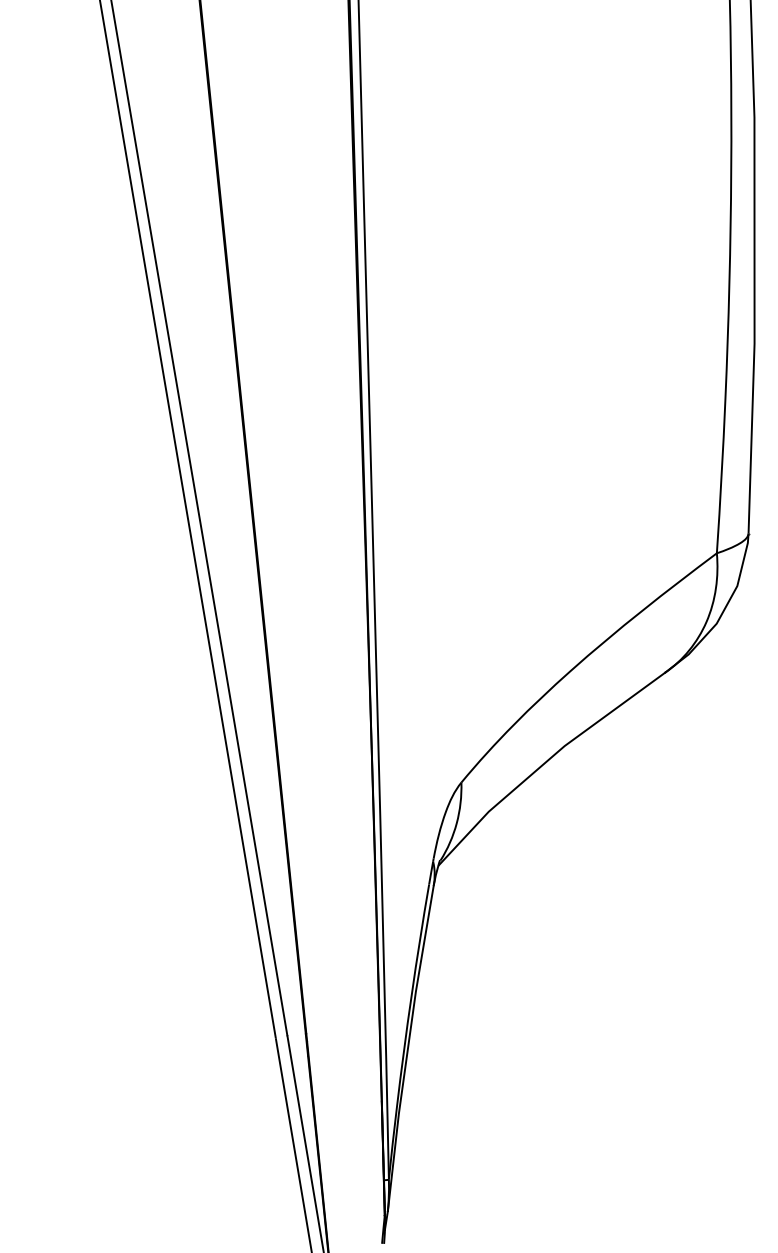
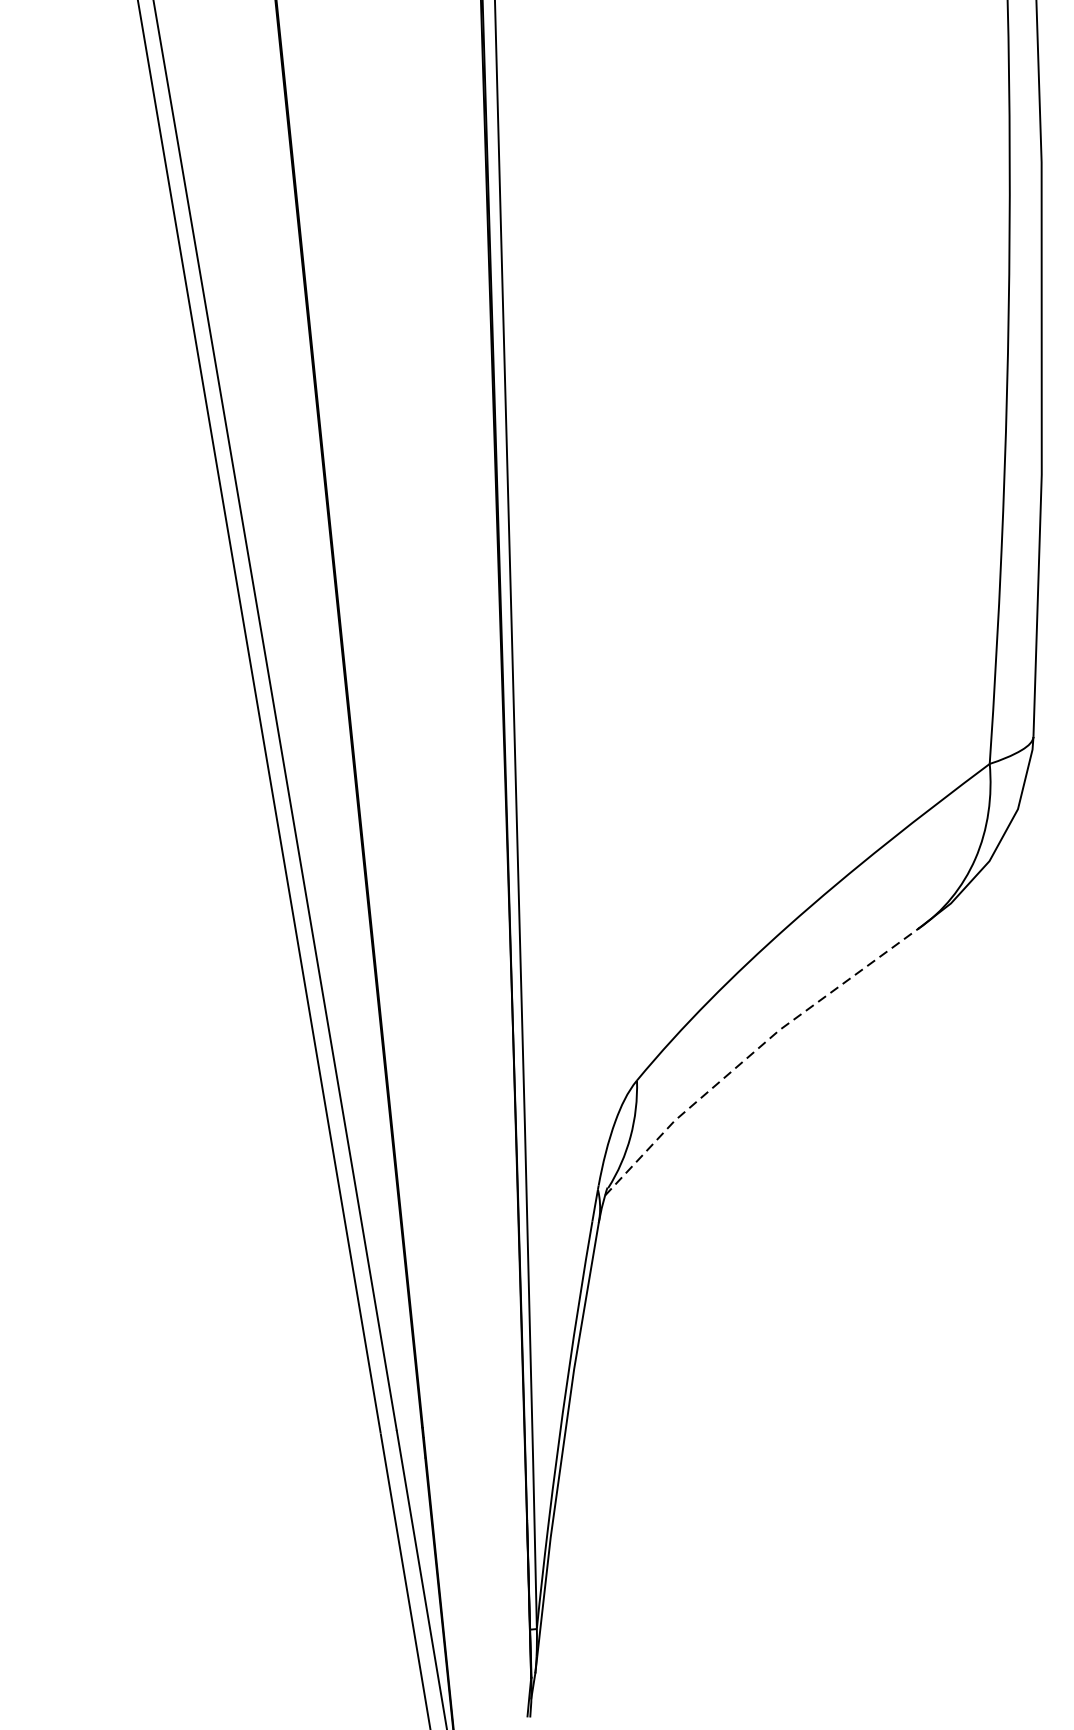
line: (545, 762) -> (753, 1052), solid -> dashed

